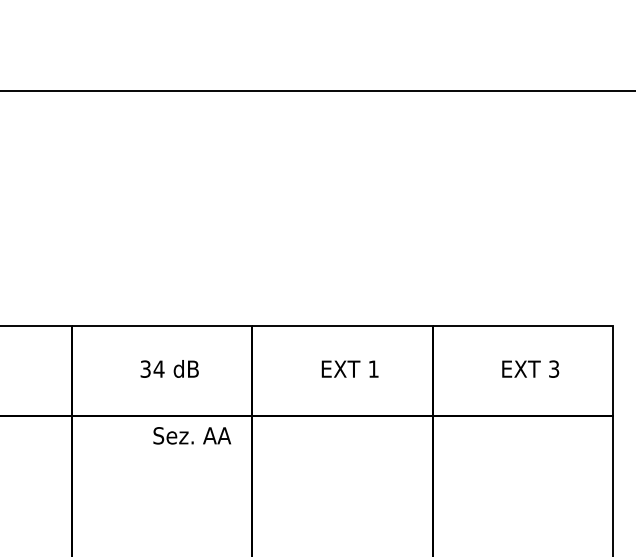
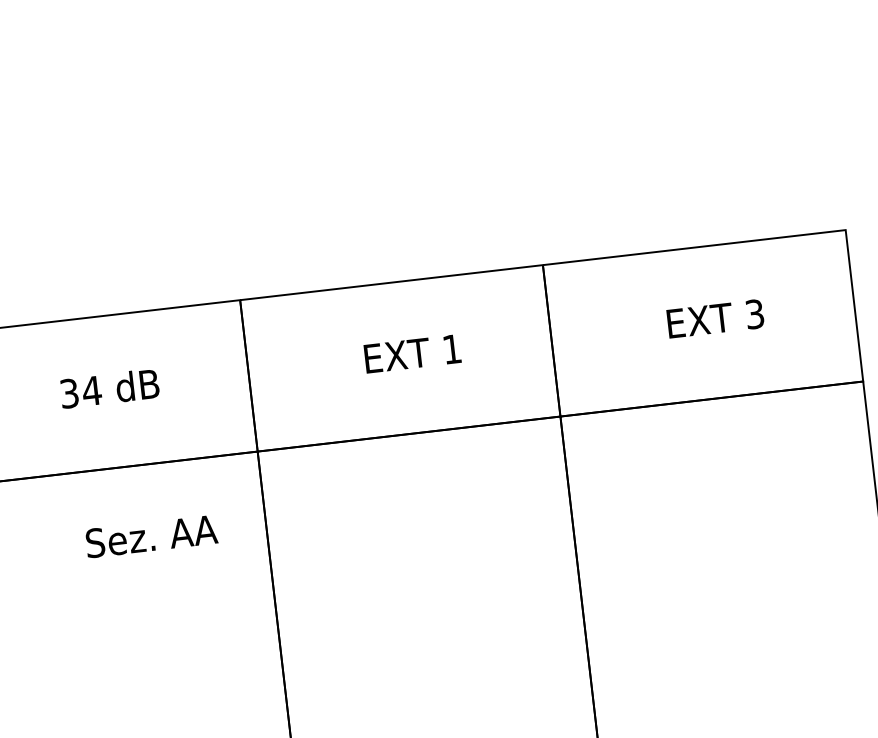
text: (191, 435) -> (150, 536), moved

